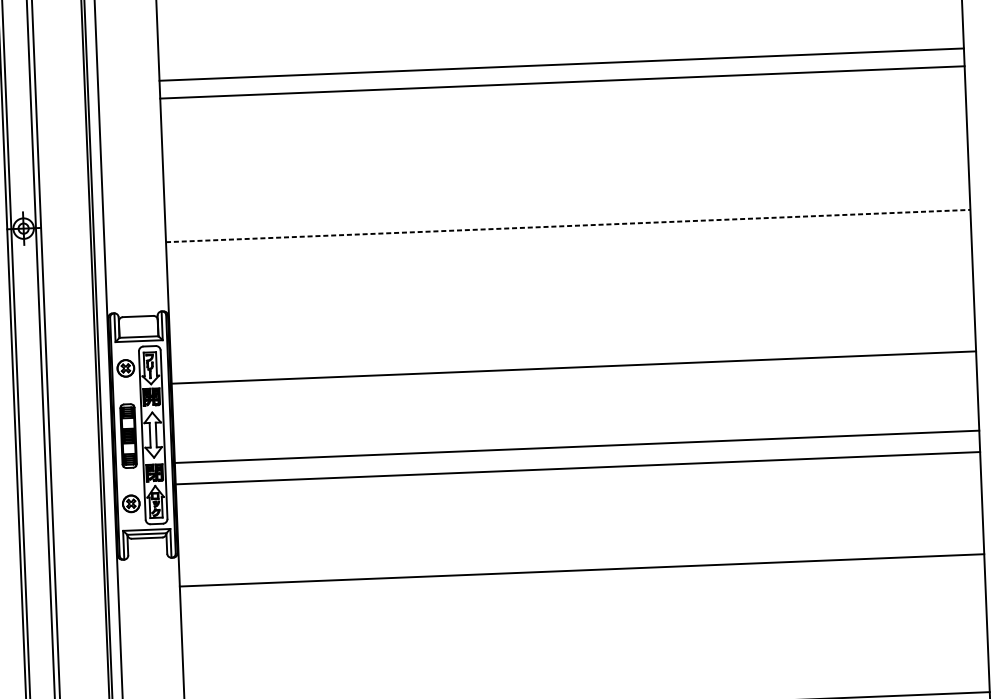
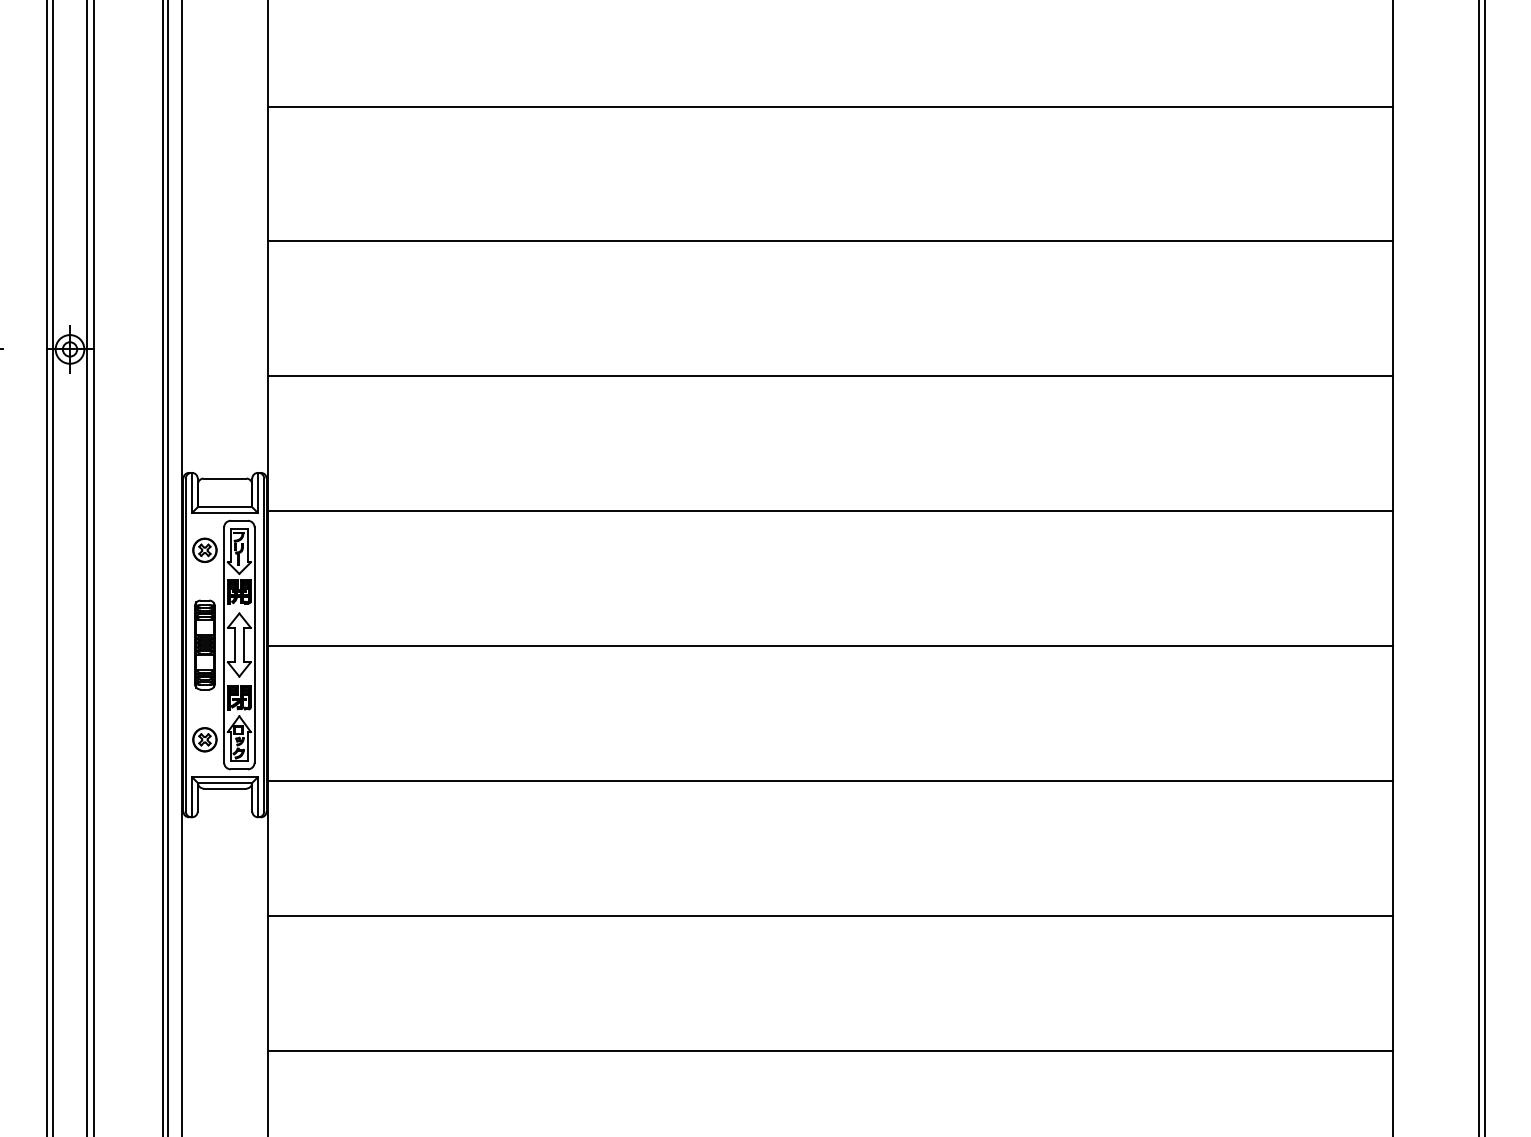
line: (561, 64) -> (830, 106), moved
line: (562, 82) -> (830, 241), moved
line: (568, 226) -> (830, 376), dashed -> solid
line: (573, 367) -> (830, 511), moved
line: (576, 447) -> (830, 646), moved
line: (577, 468) -> (830, 781), moved
line: (581, 570) -> (830, 915), moved

